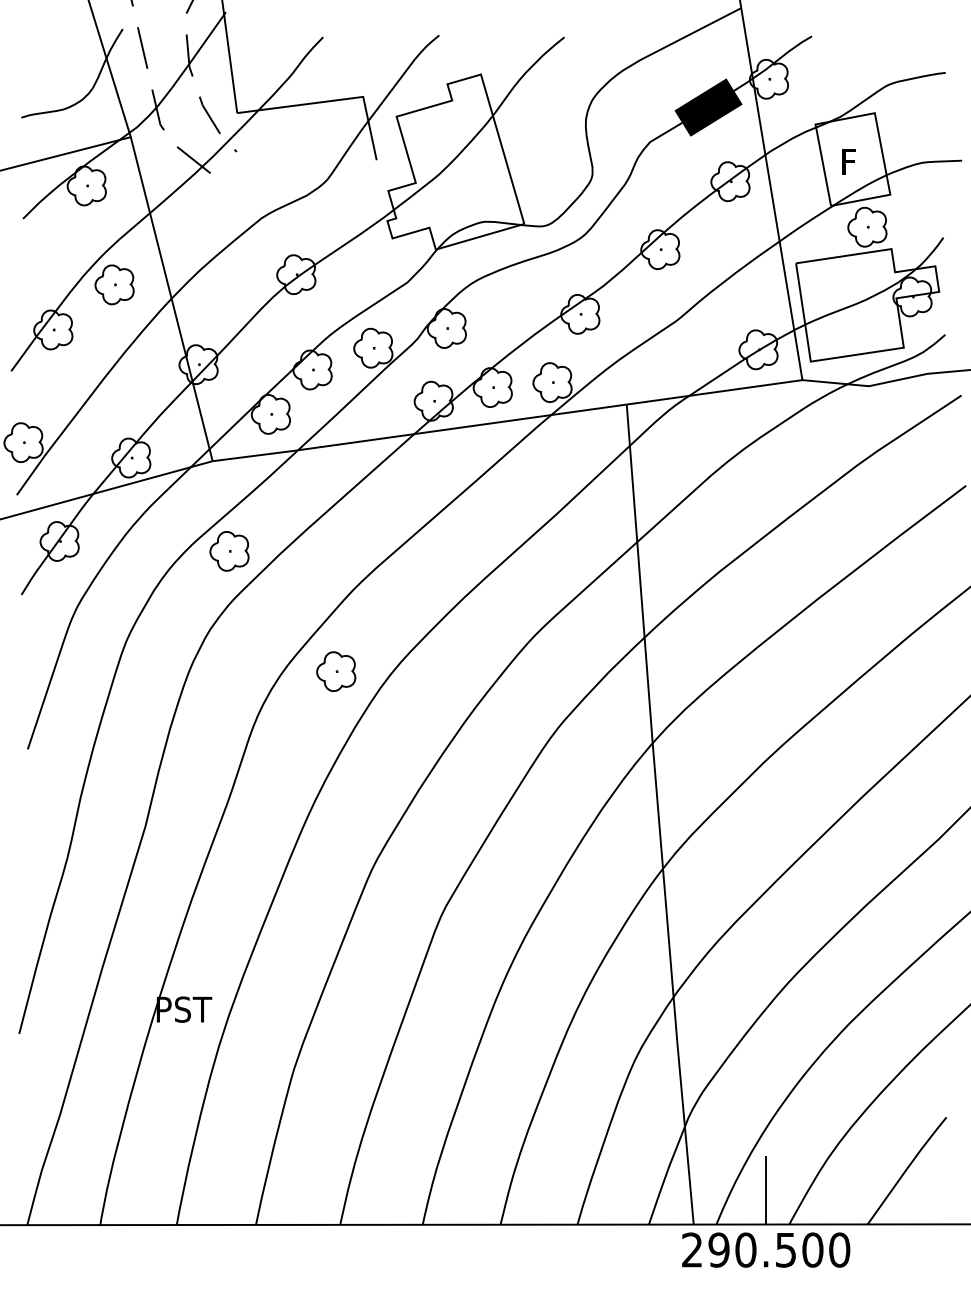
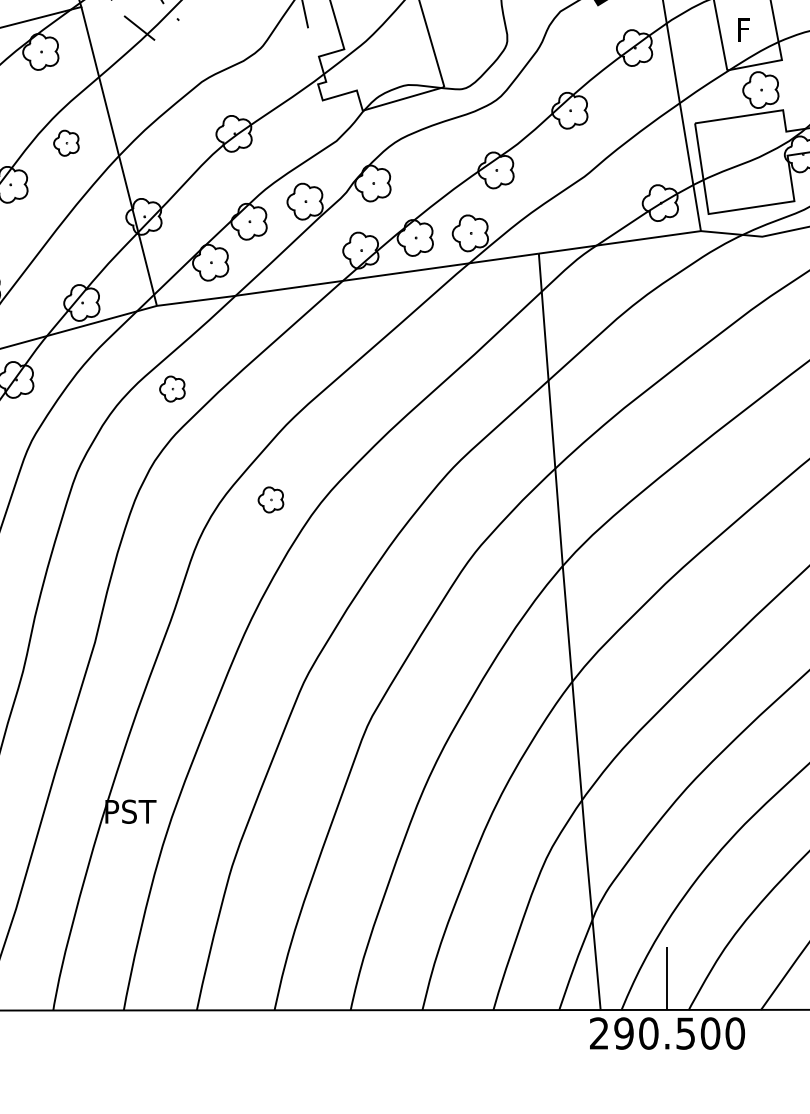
part: (114, 284) -> (66, 142), size x0.7
part: (229, 551) -> (172, 389), size x0.7
part: (336, 671) -> (271, 499), size x0.7

